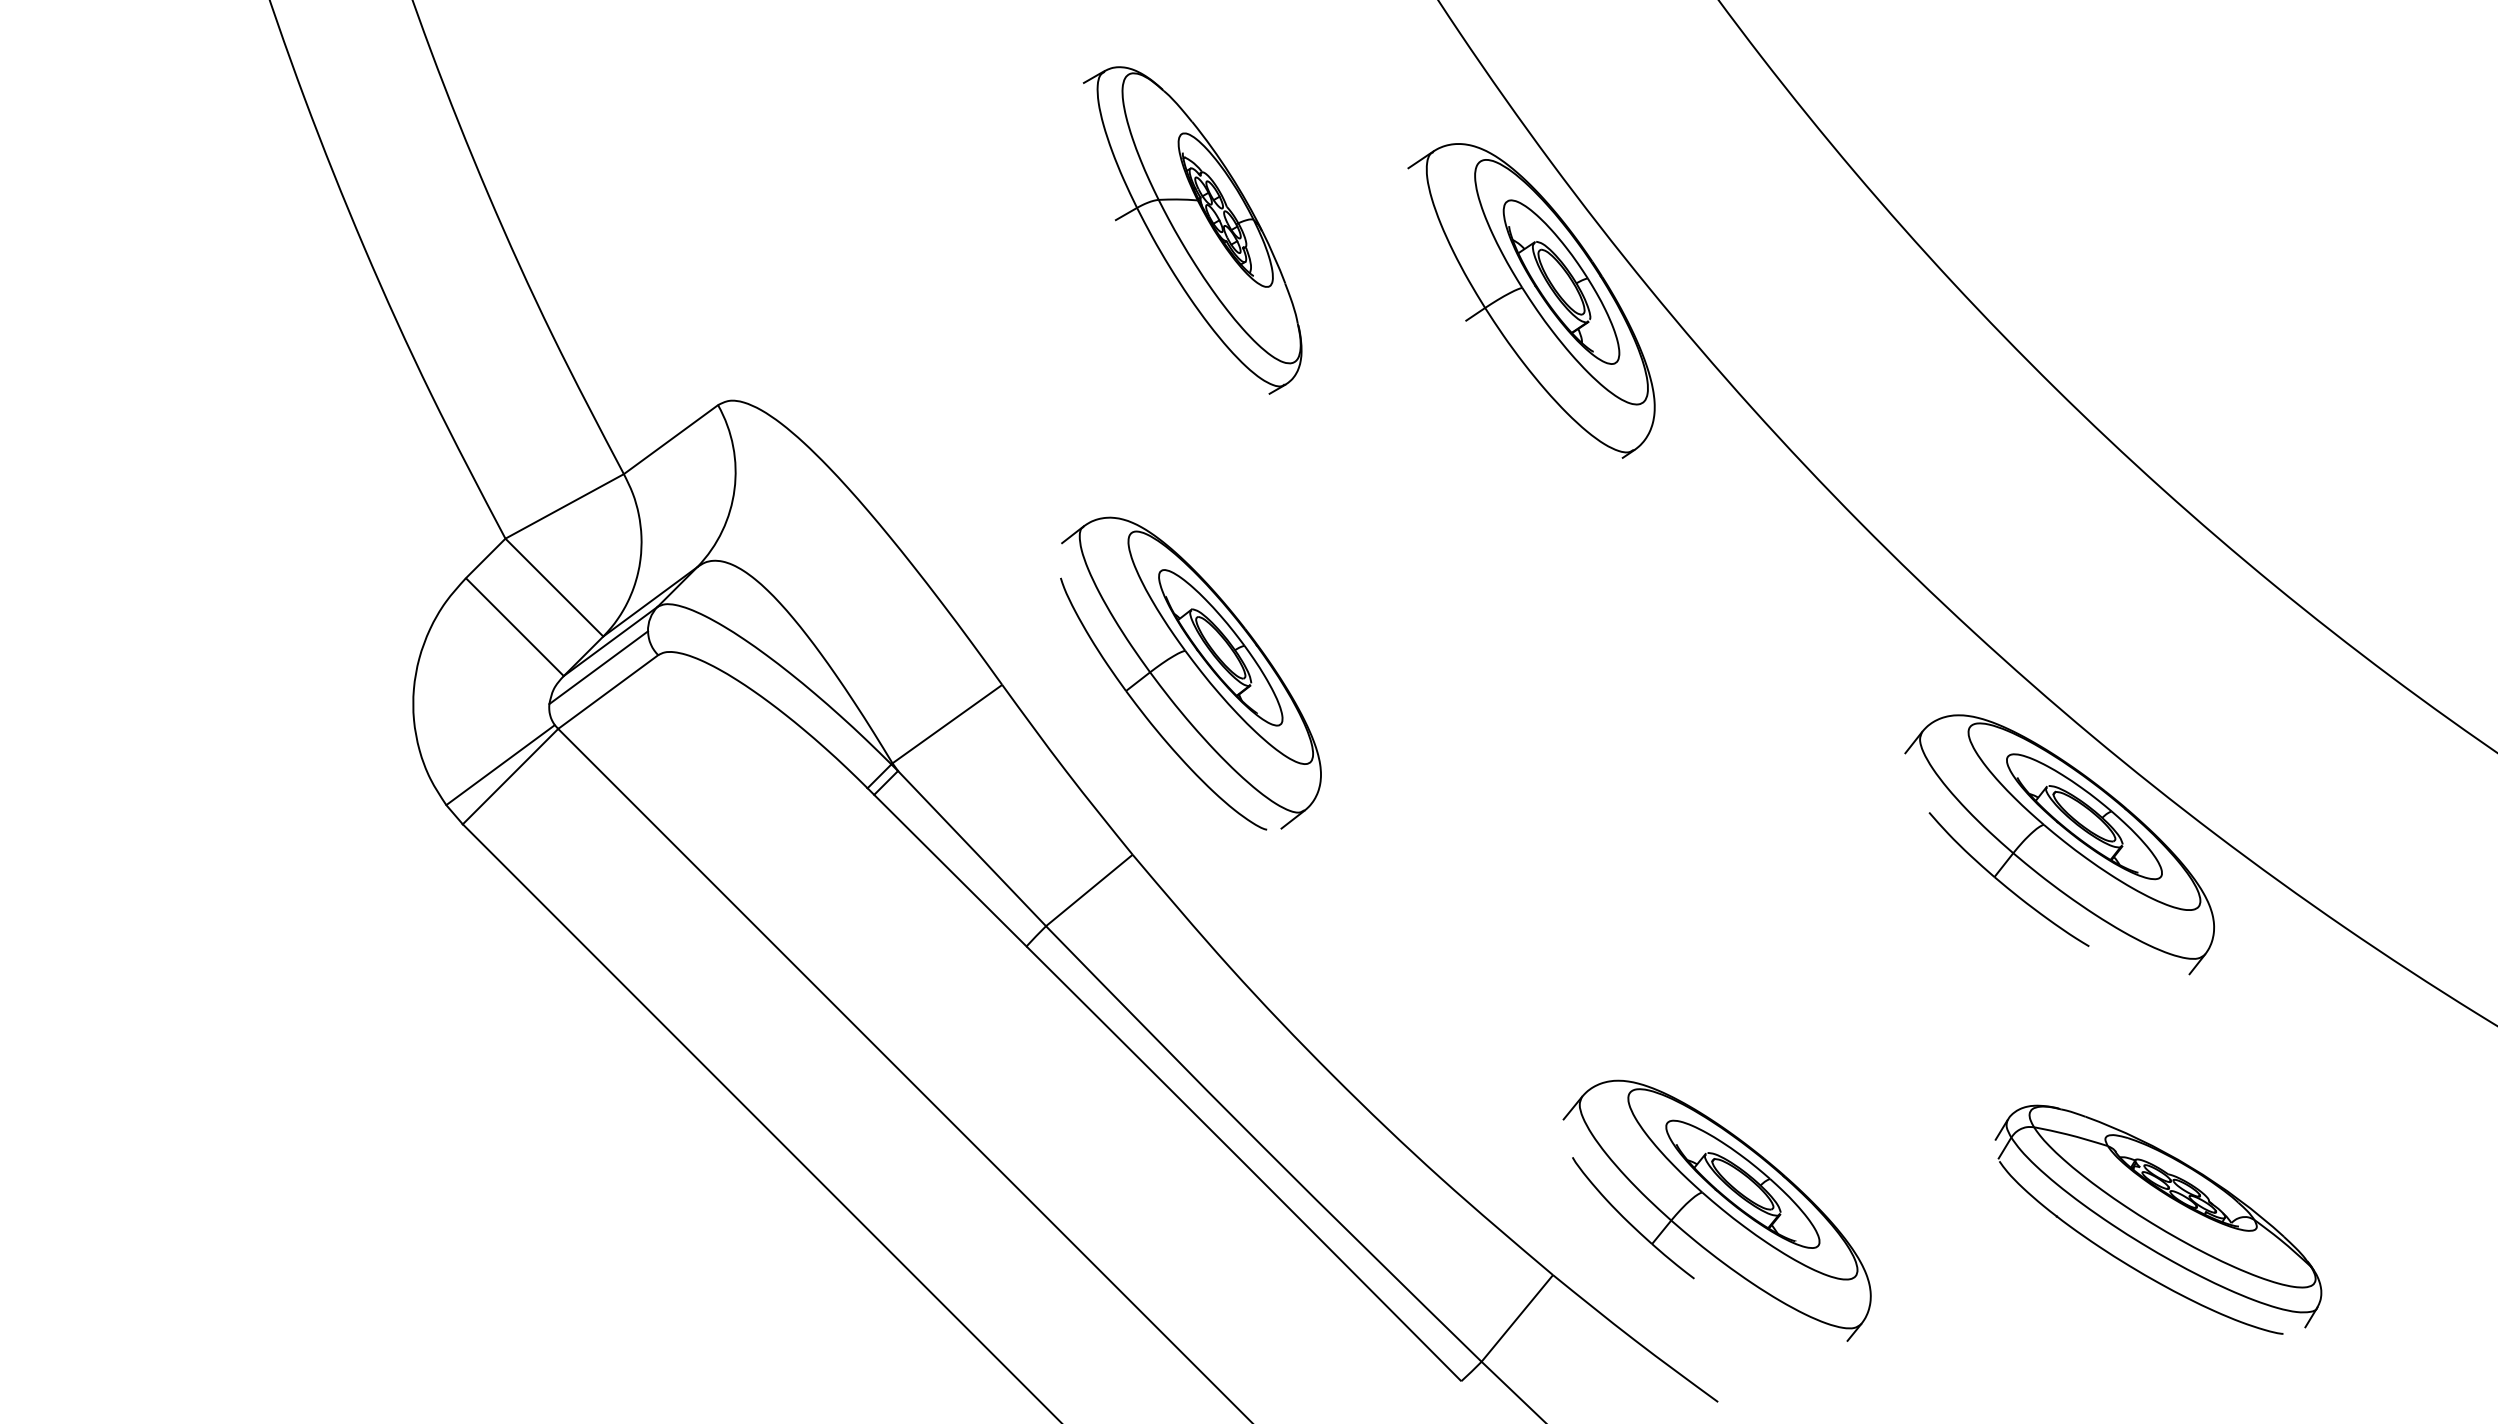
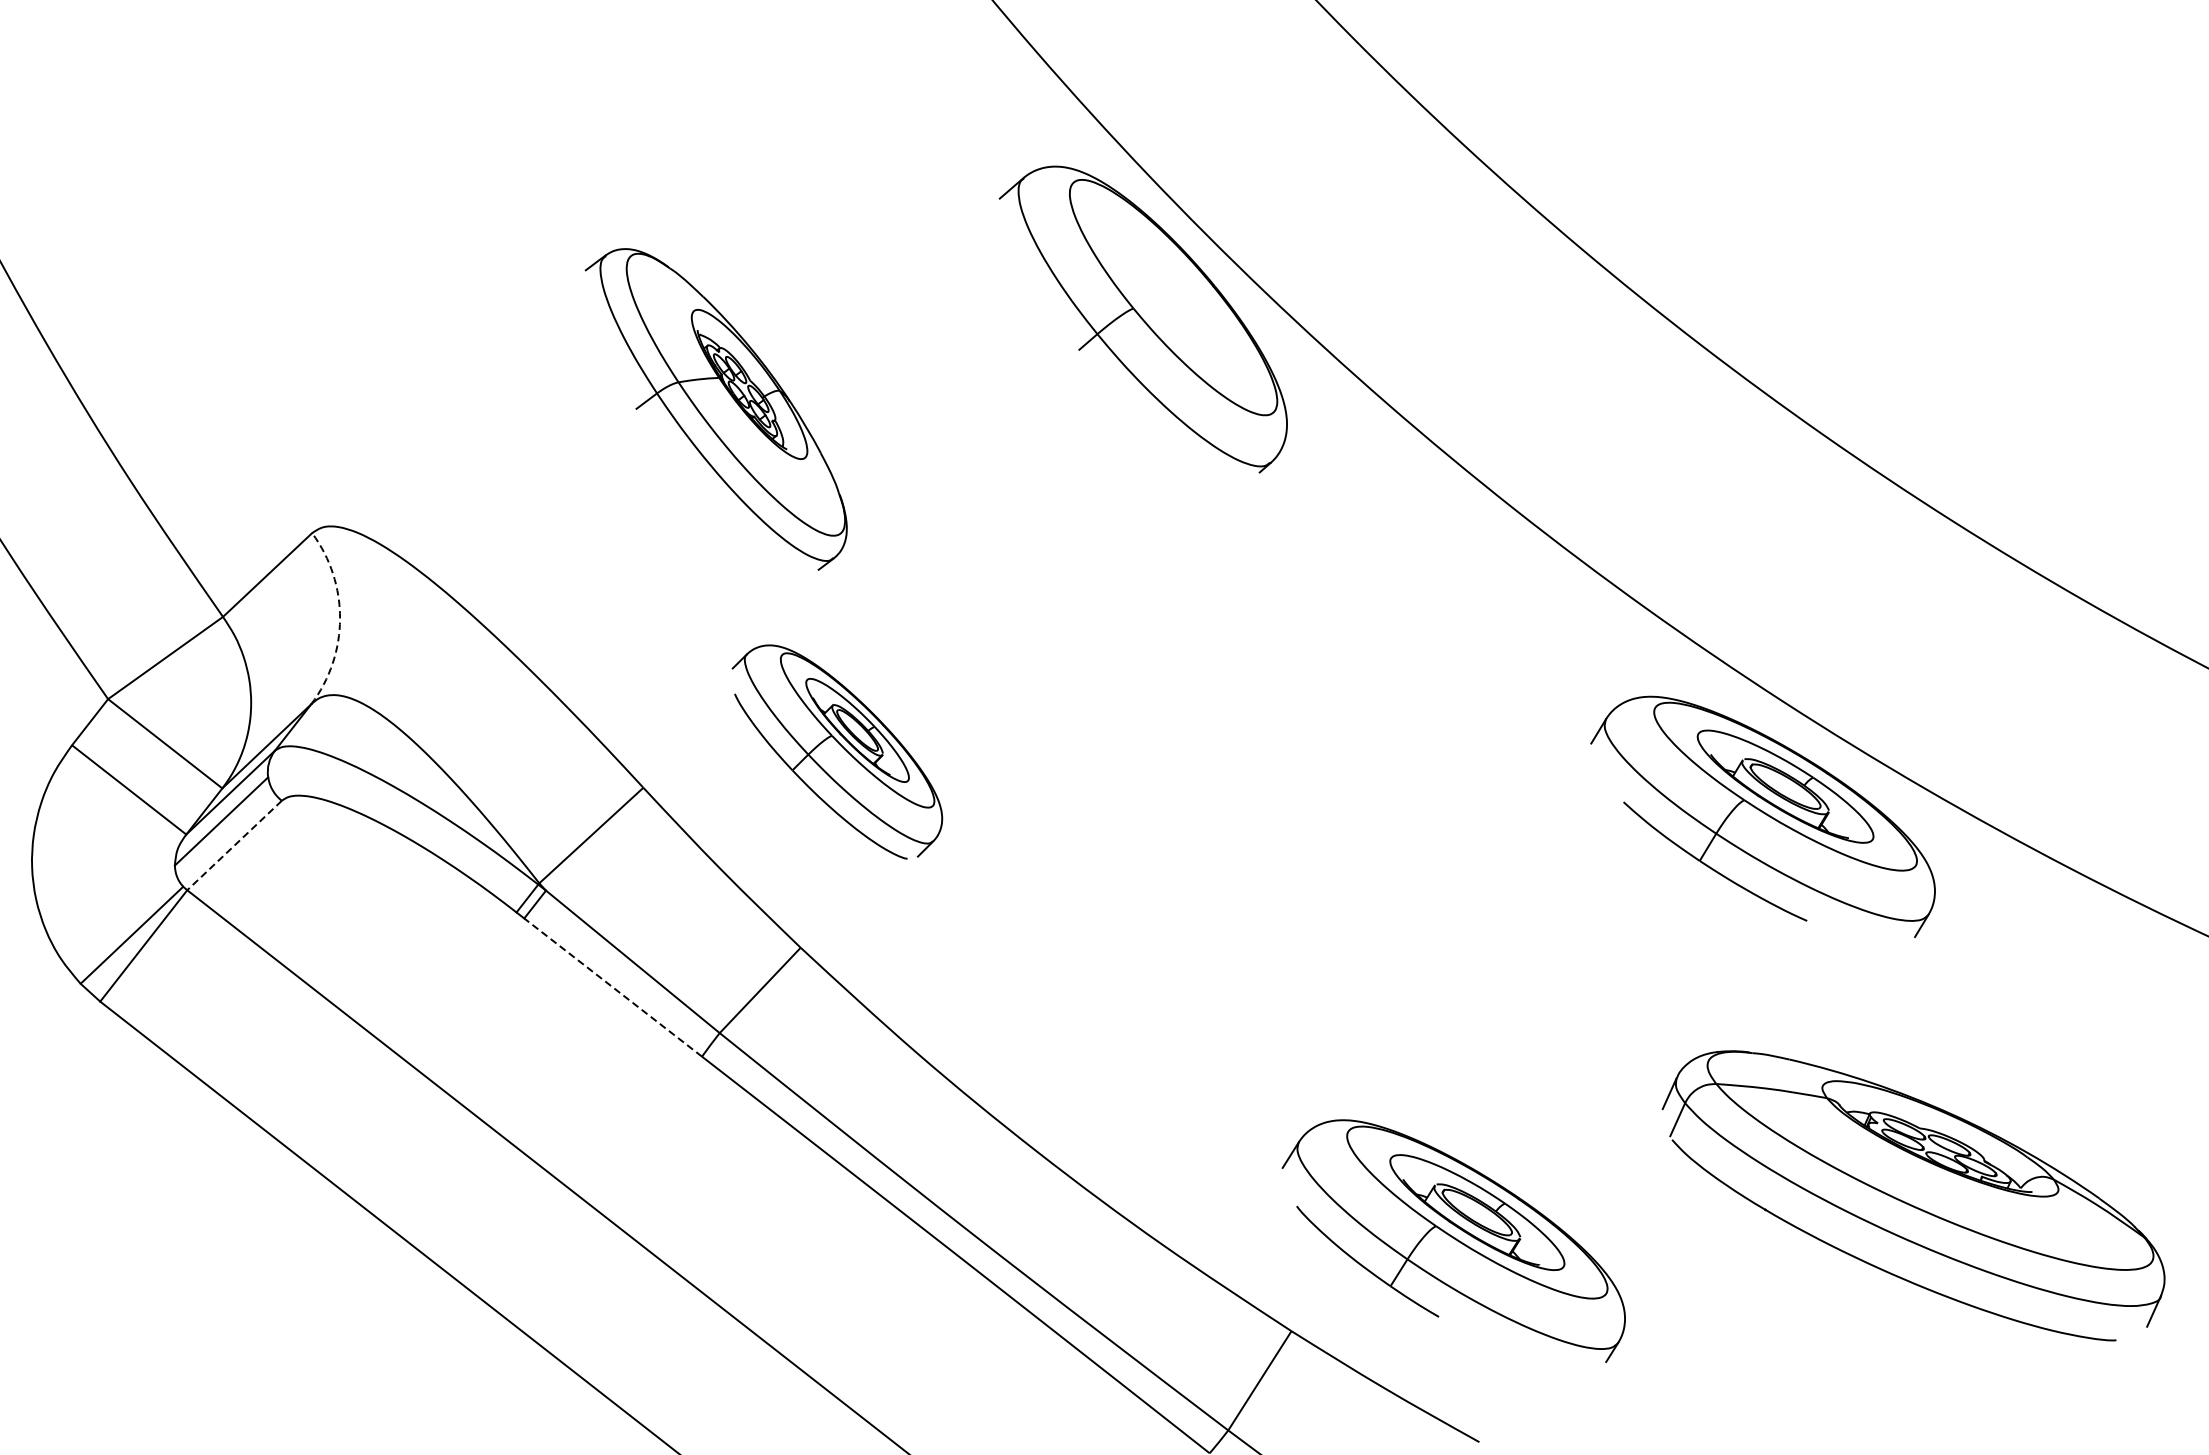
part: (1192, 230) -> (717, 409), moved
part: (1561, 281) -> (1173, 296), removed
arc: (734, 489) -> (340, 618), solid -> dashed
part: (1190, 673) -> (837, 751), size x0.7
line: (607, 692) -> (233, 846), solid -> dashed
line: (950, 870) -> (613, 987), solid -> dashed
part: (2158, 1219) -> (1914, 1196), size x1.4

